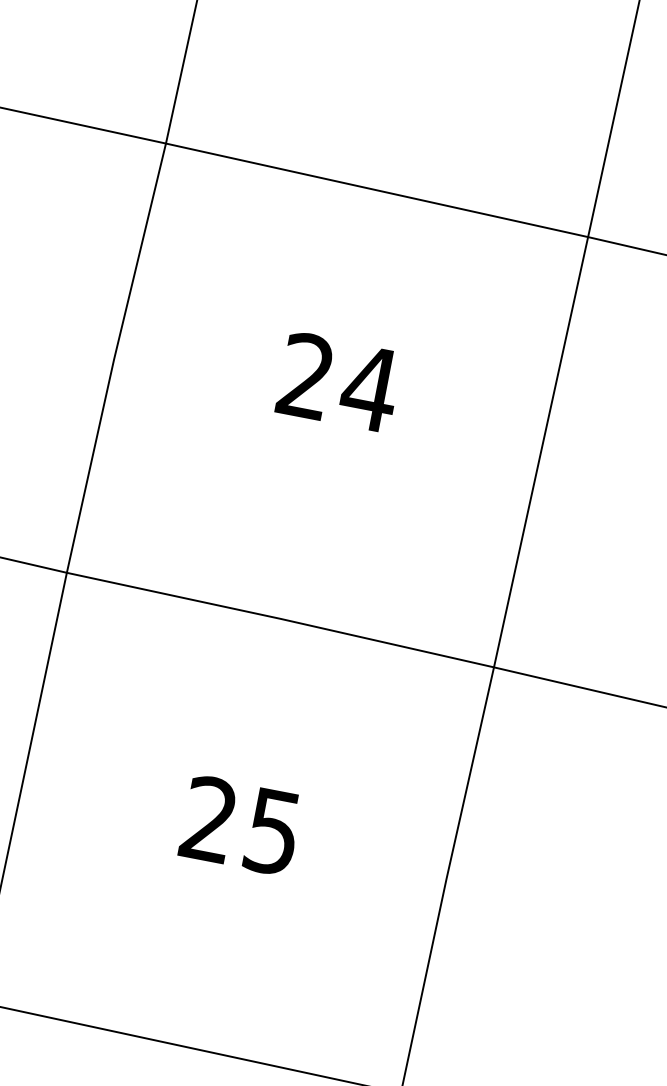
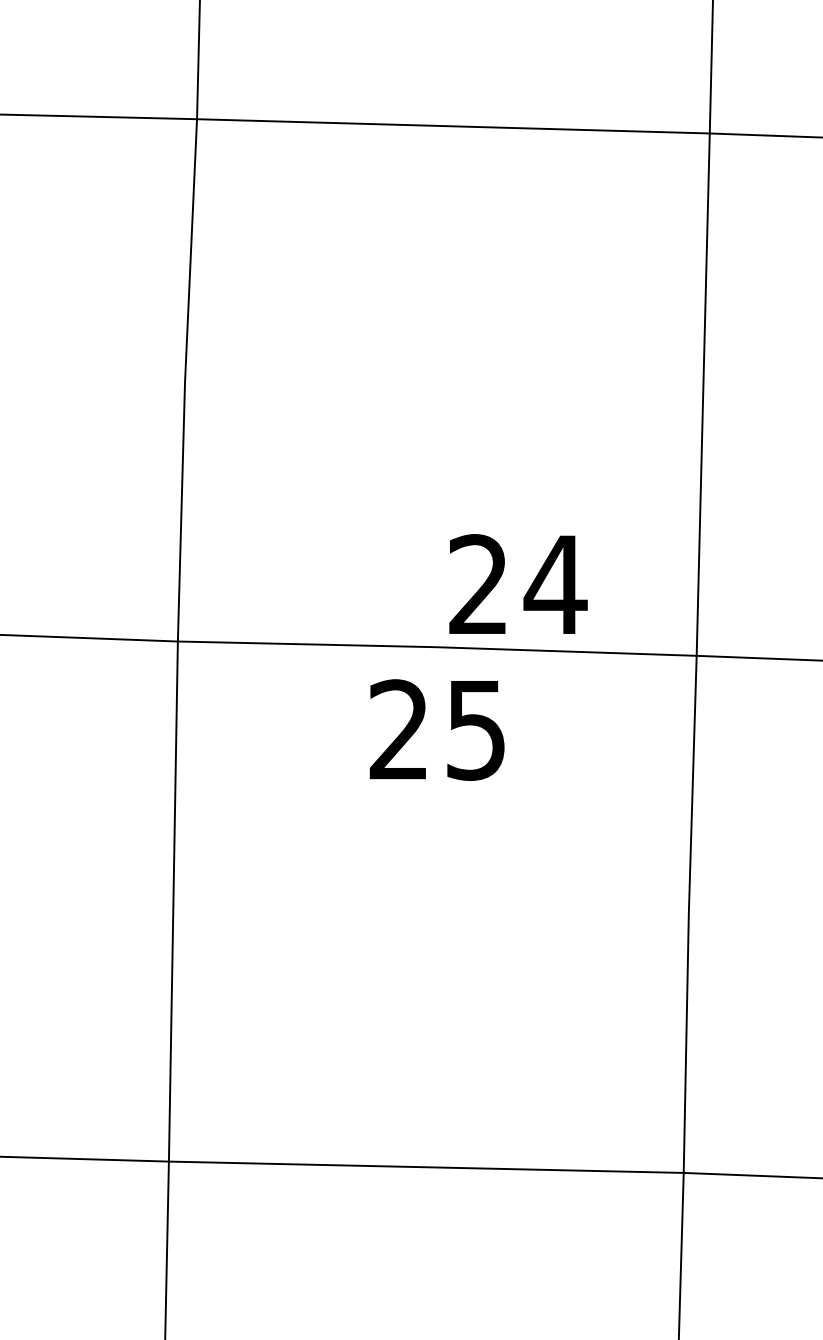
text: (339, 381) -> (518, 583), moved
text: (240, 825) -> (436, 729), moved

